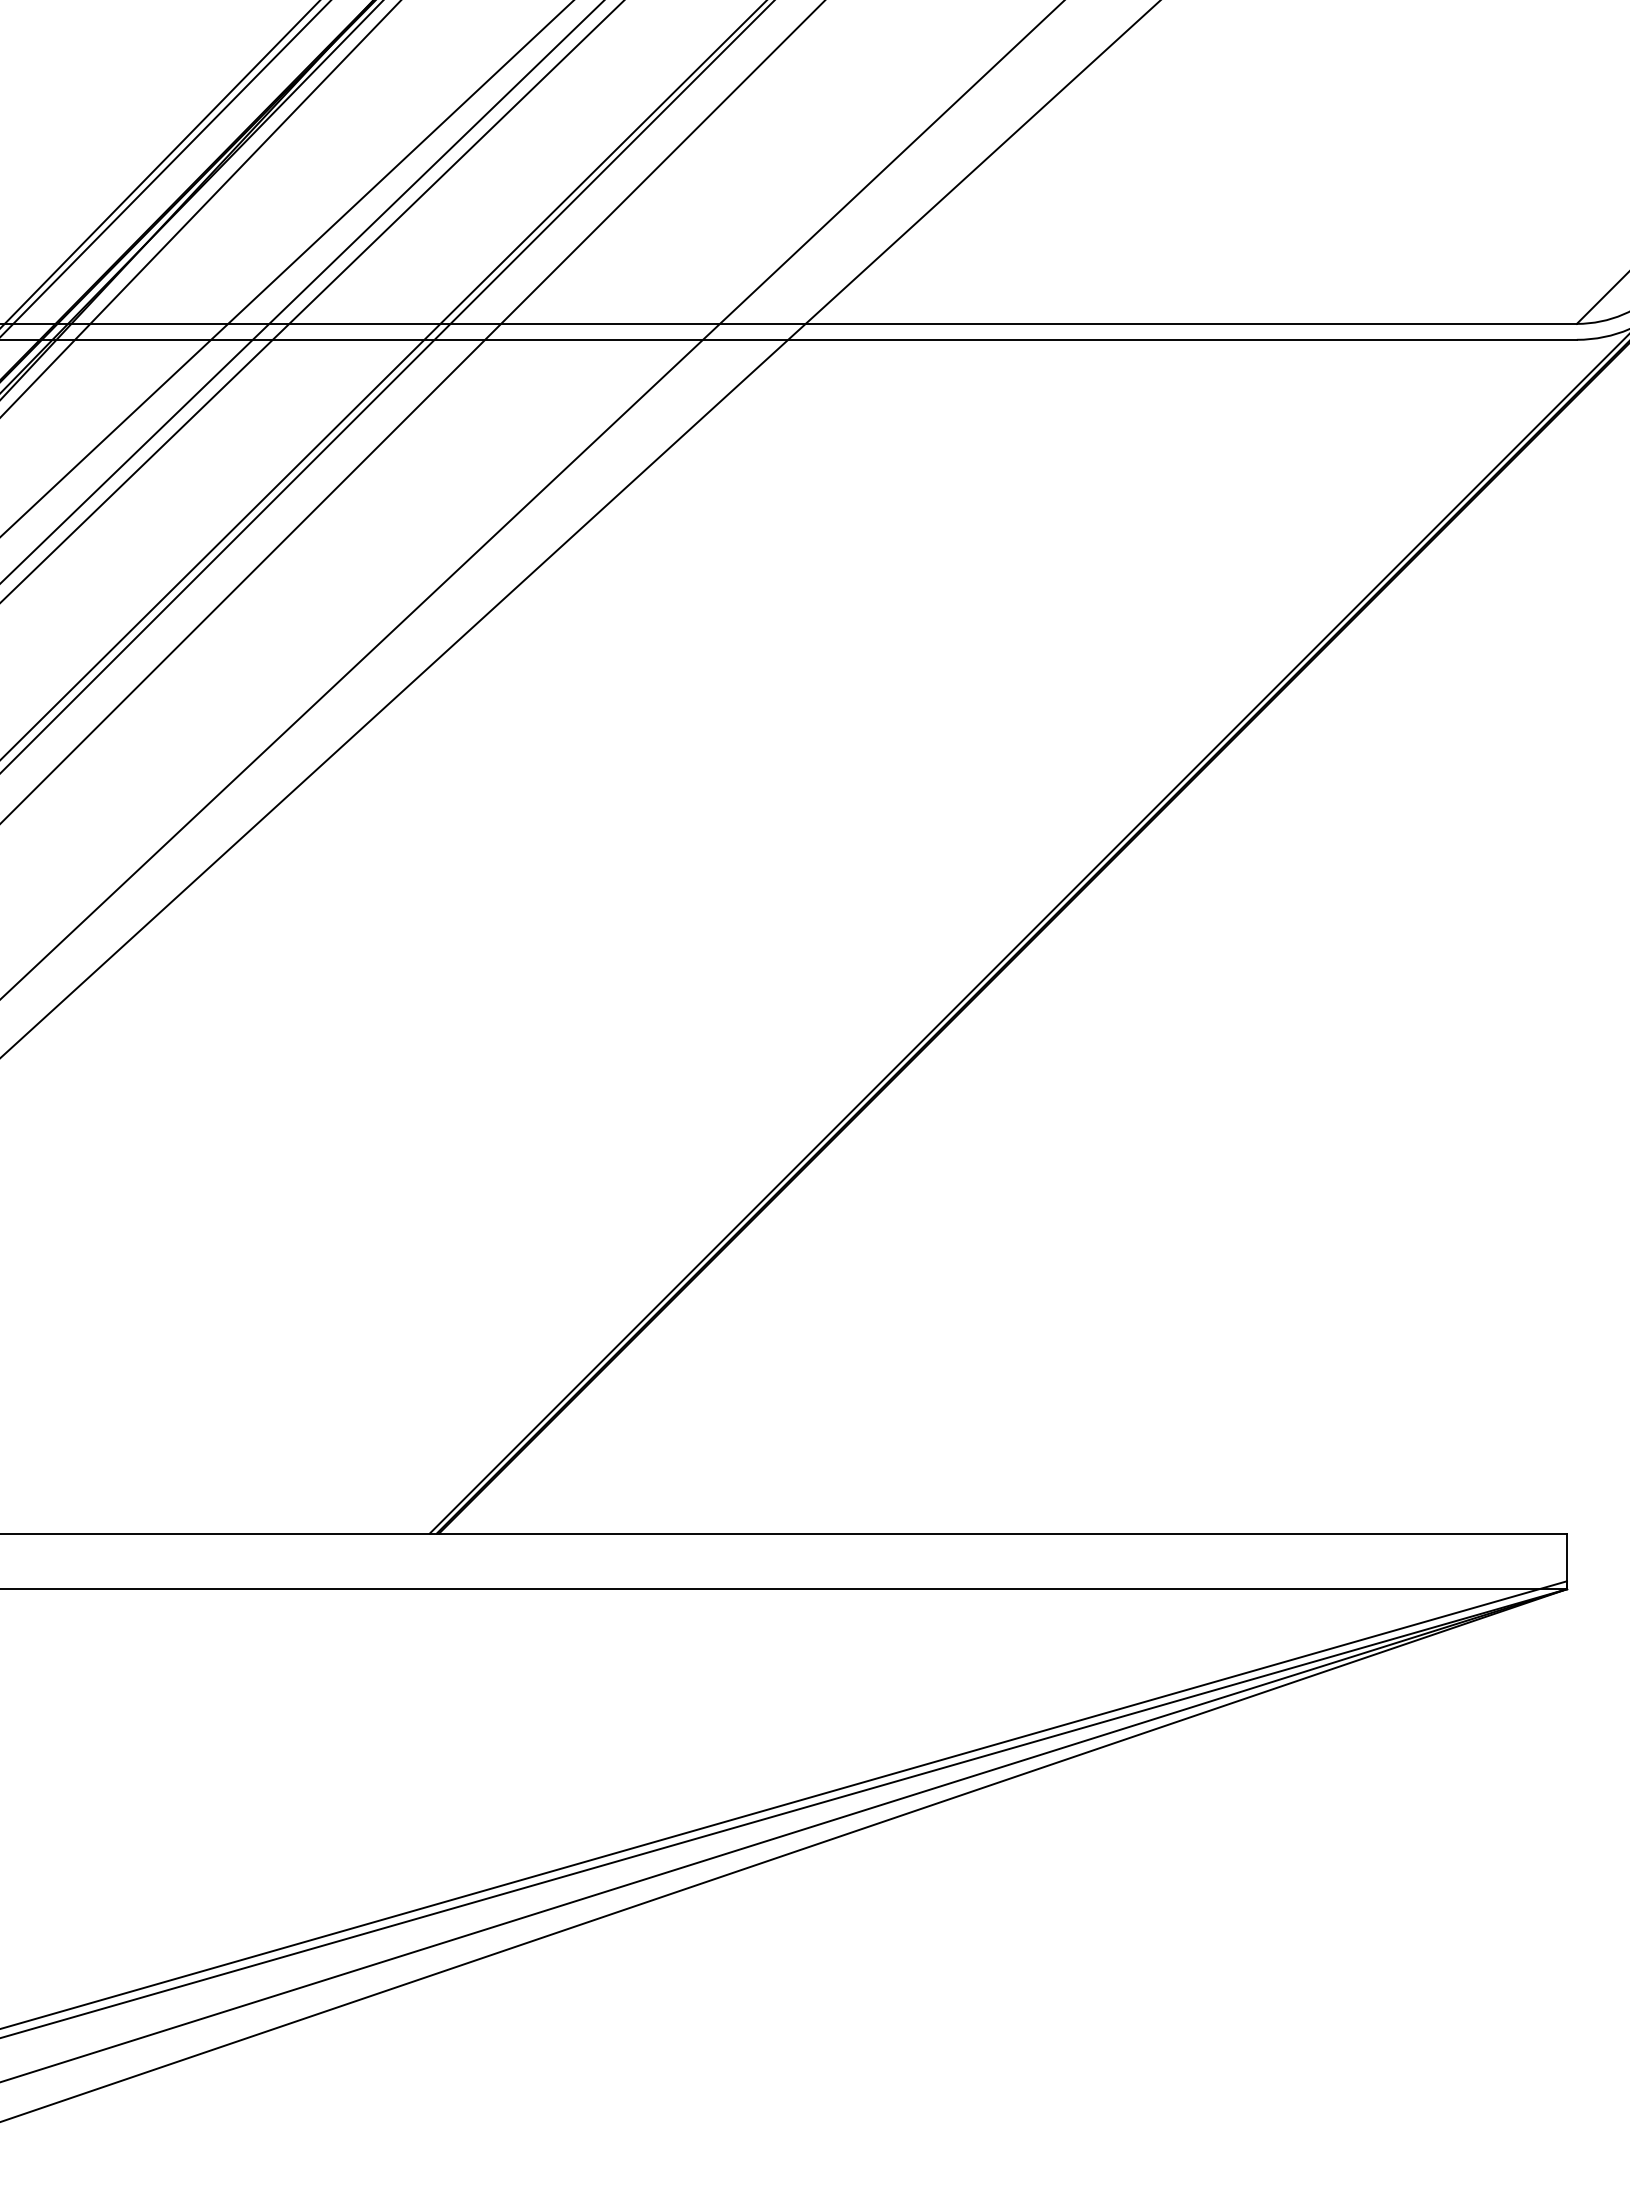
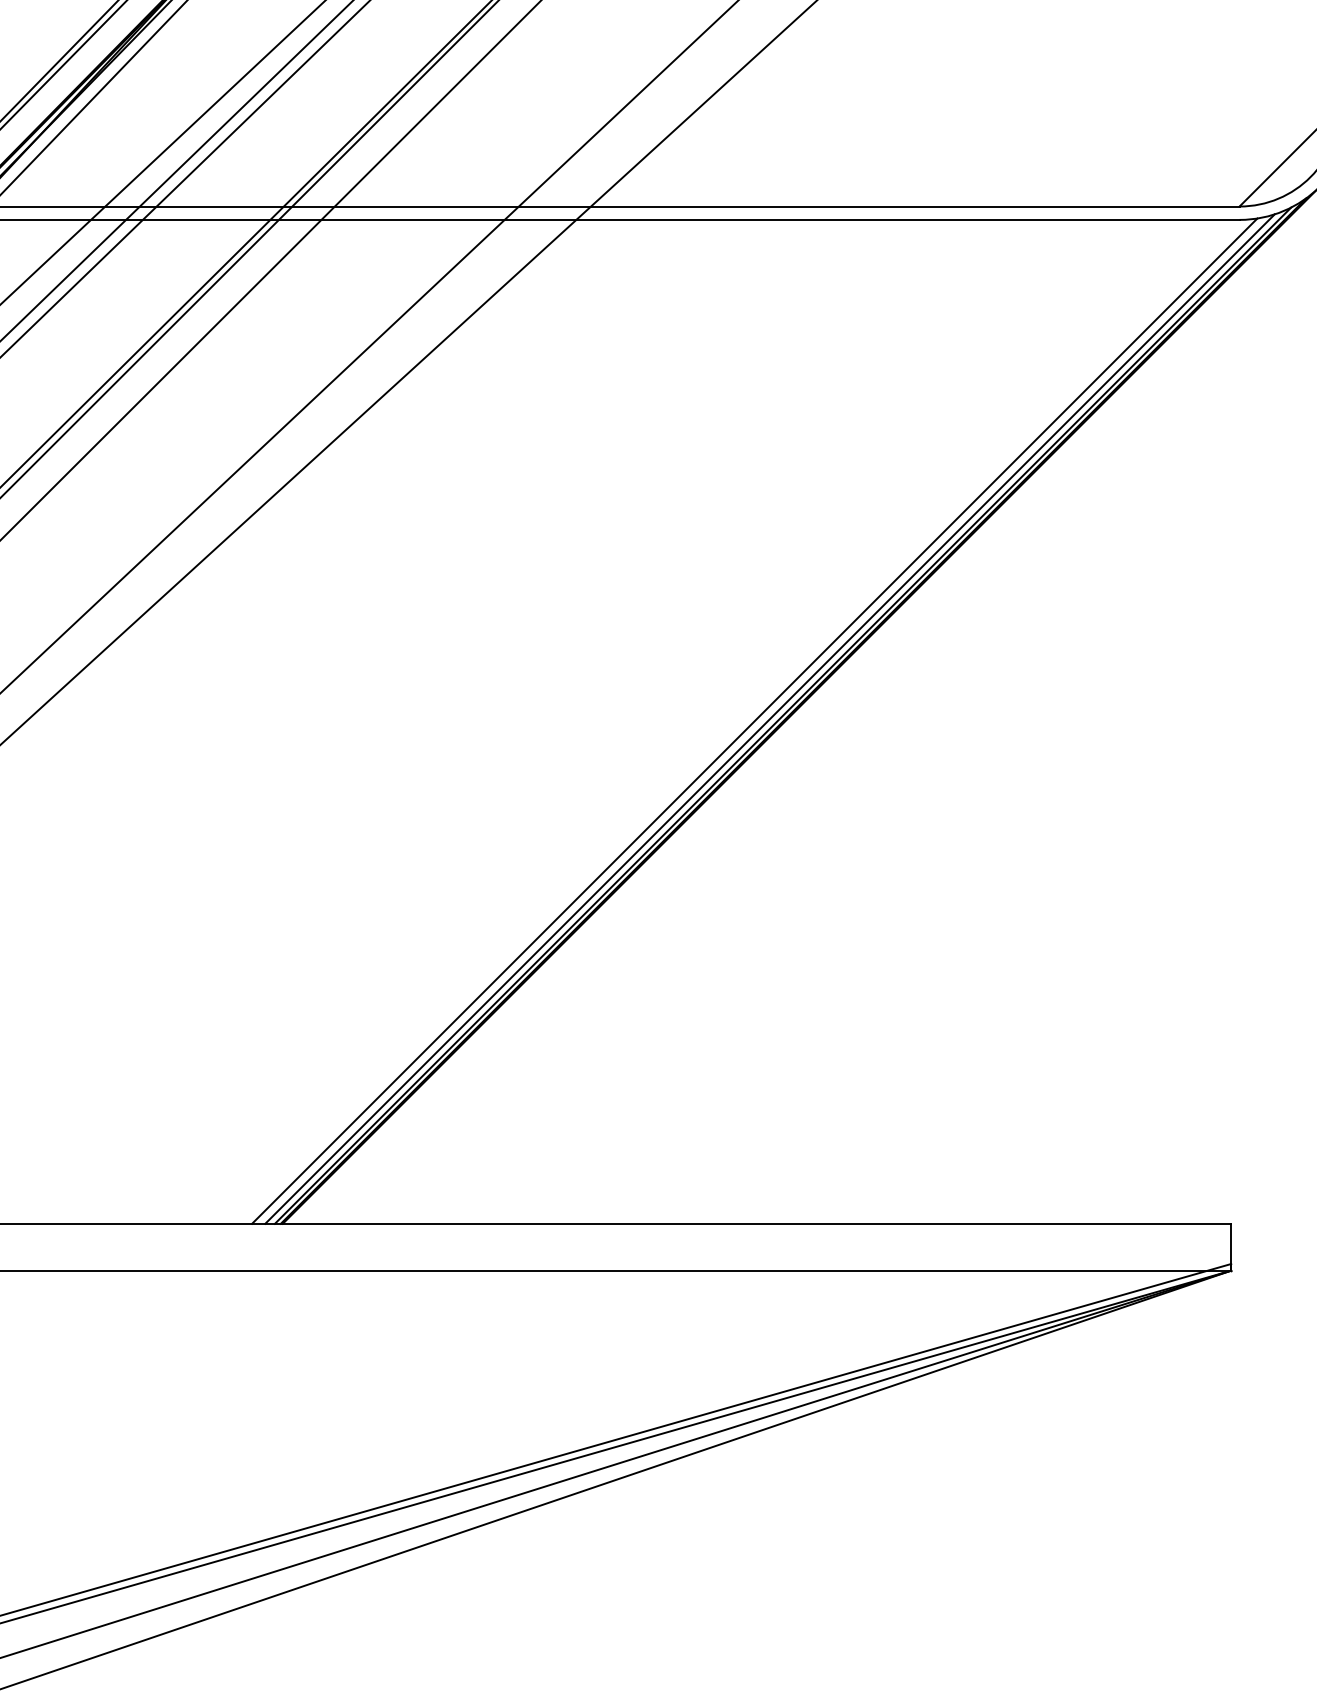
line: (1018, 933) -> (770, 719), added
line: (1000, 935) -> (754, 720), added

